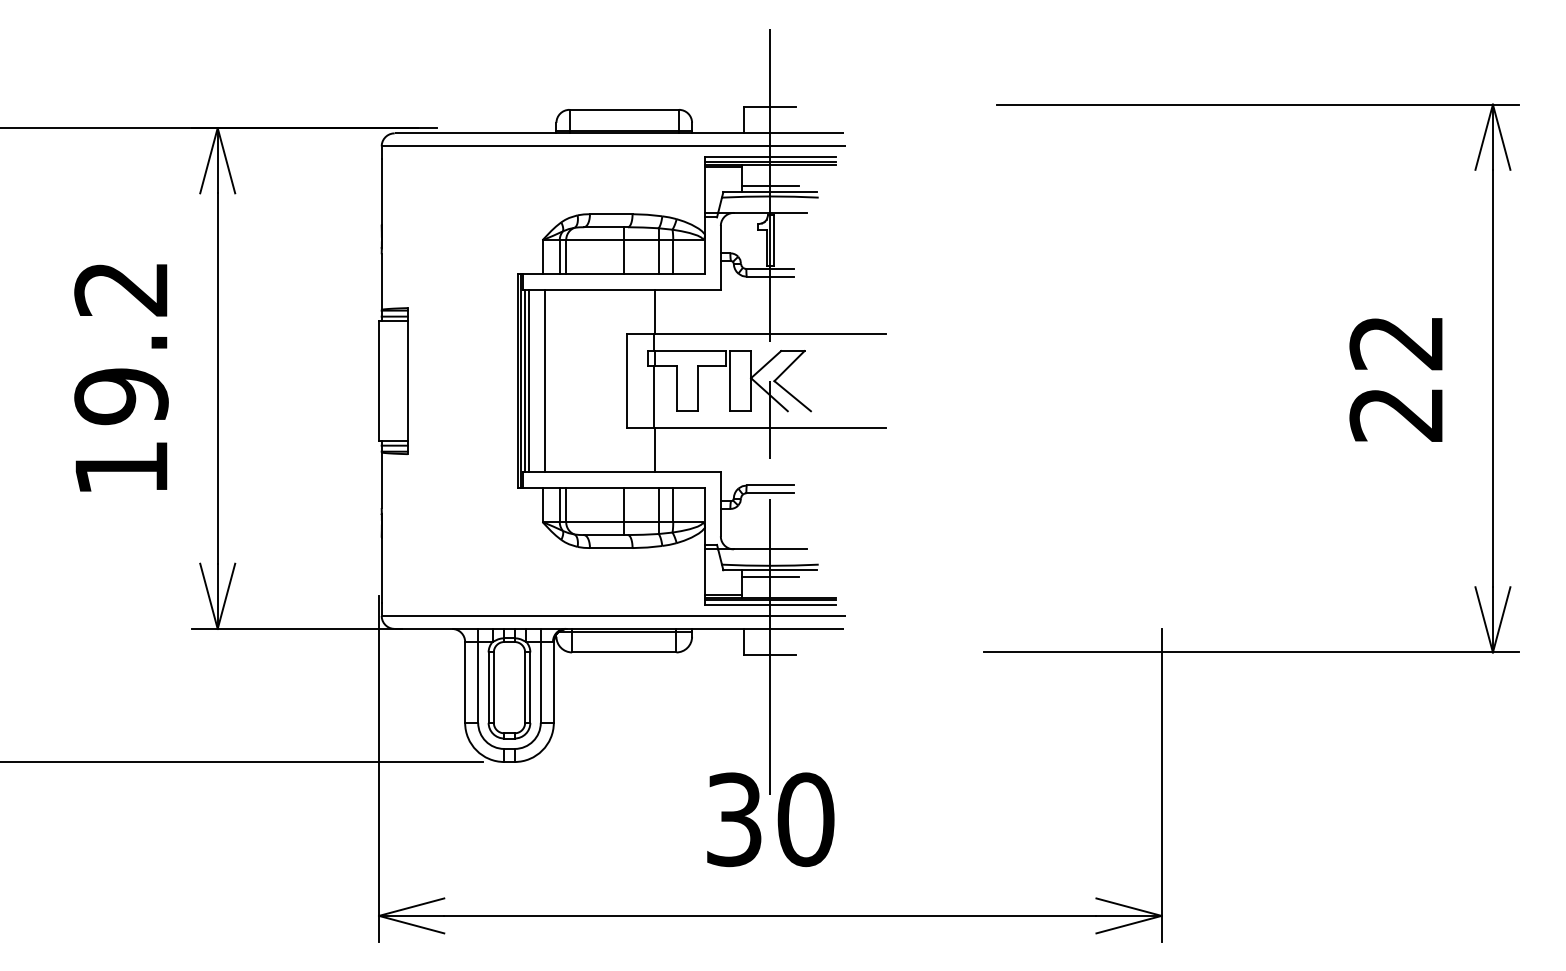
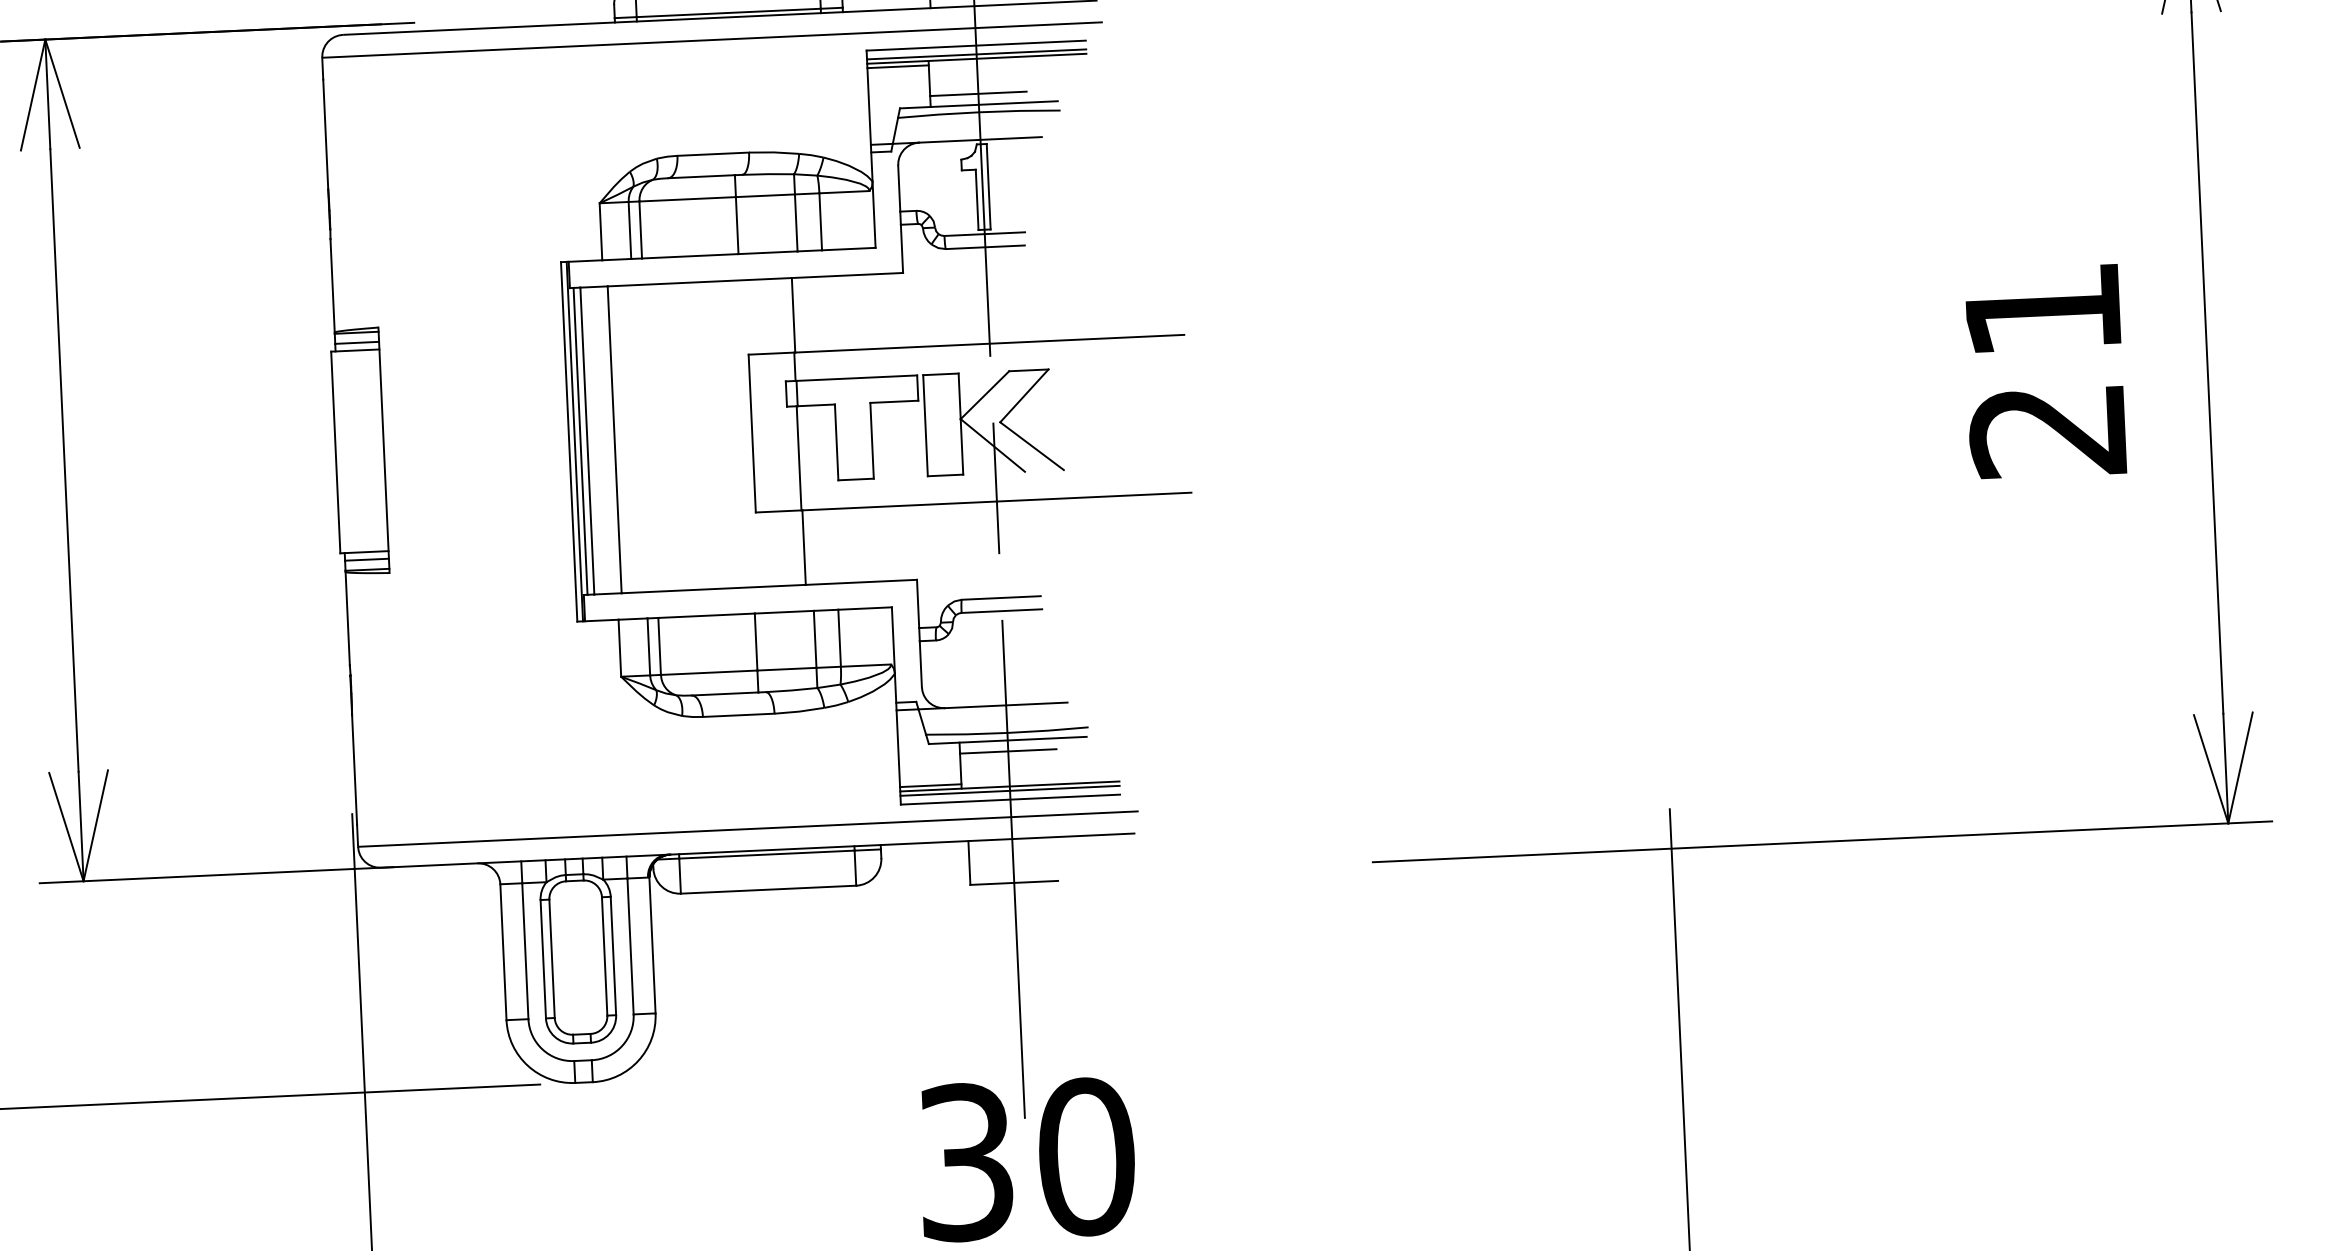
text: (1395, 343) -> (2041, 311), 22 -> 21

